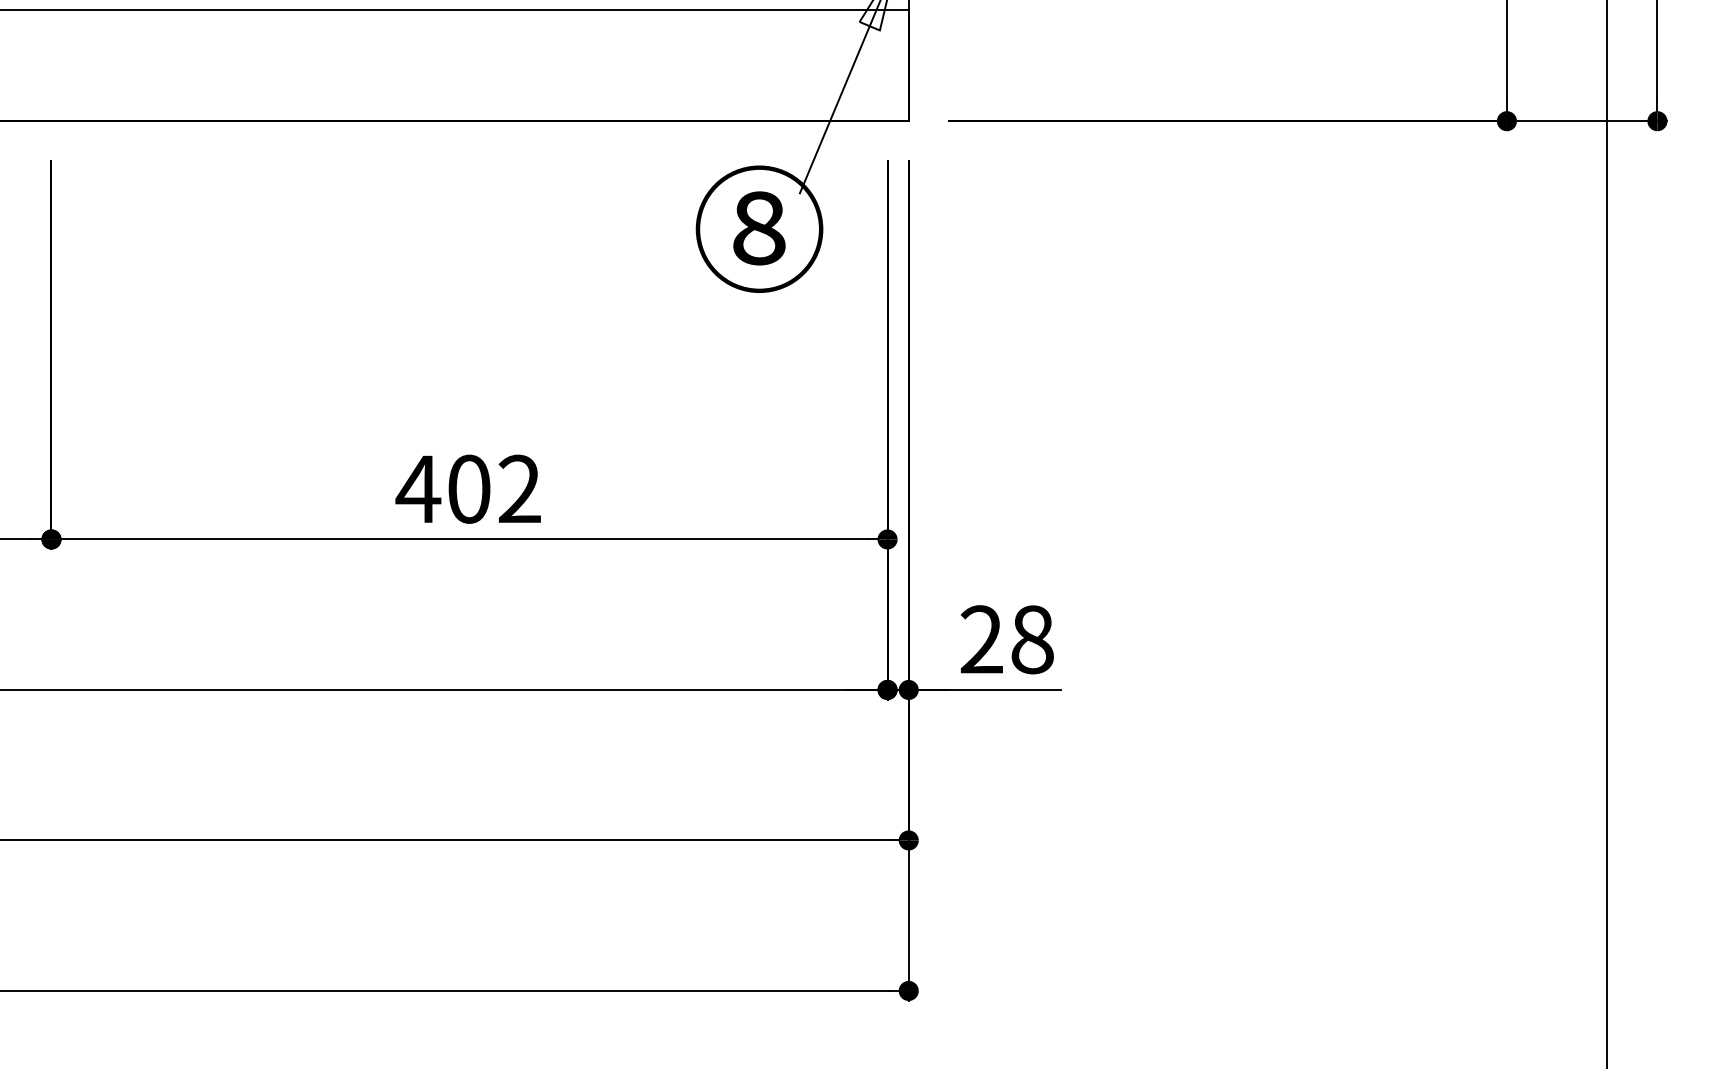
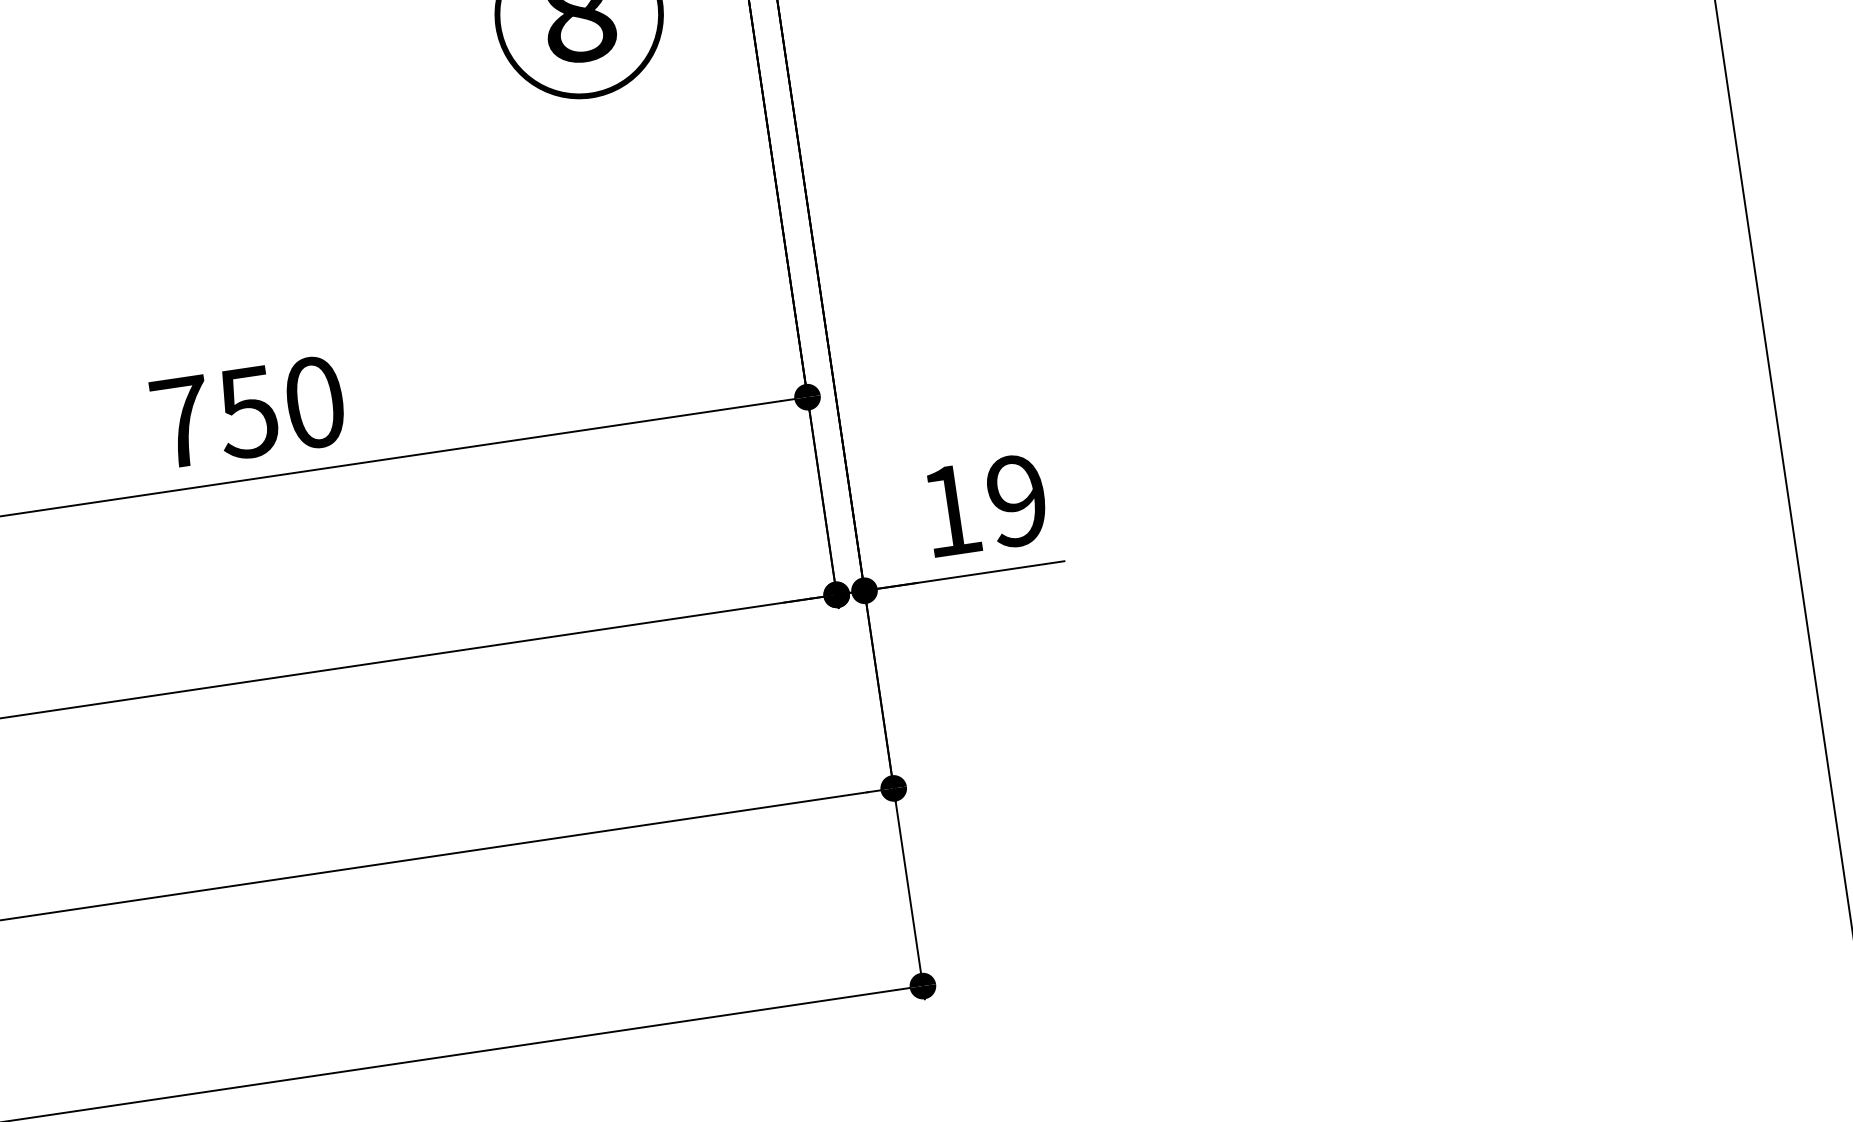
text: (467, 488) -> (245, 411), 402 -> 750
text: (1006, 639) -> (983, 505), 28 -> 19

